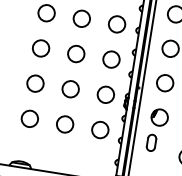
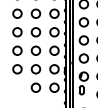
circle: (30, 118) -> (17, 87), removed

